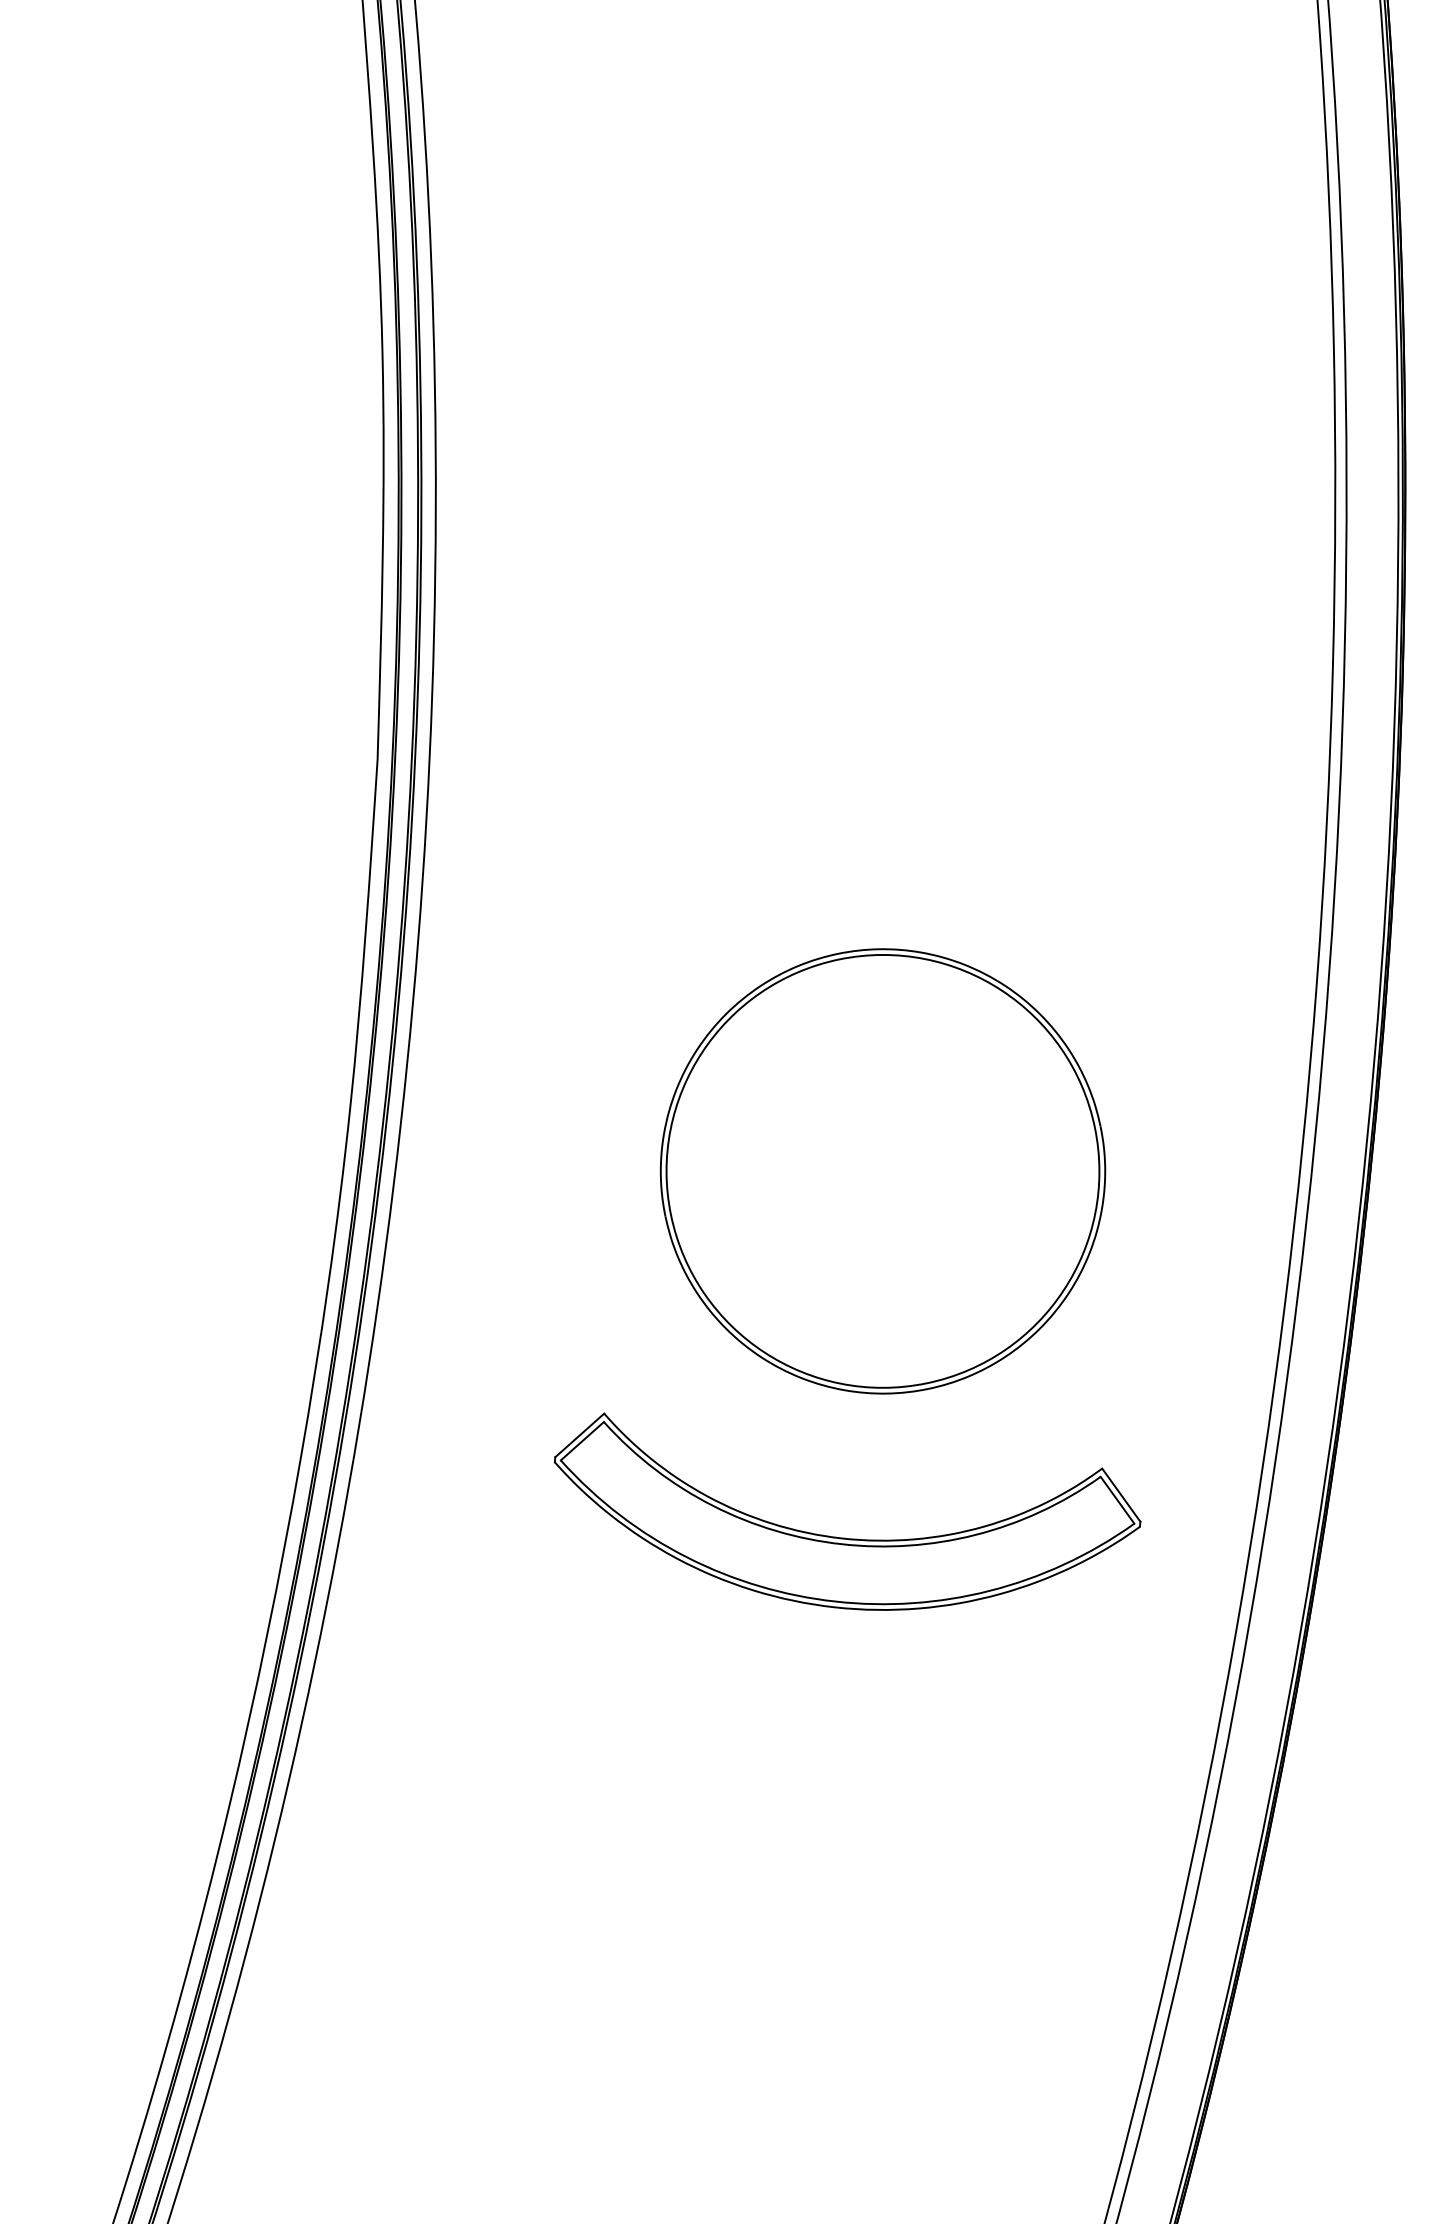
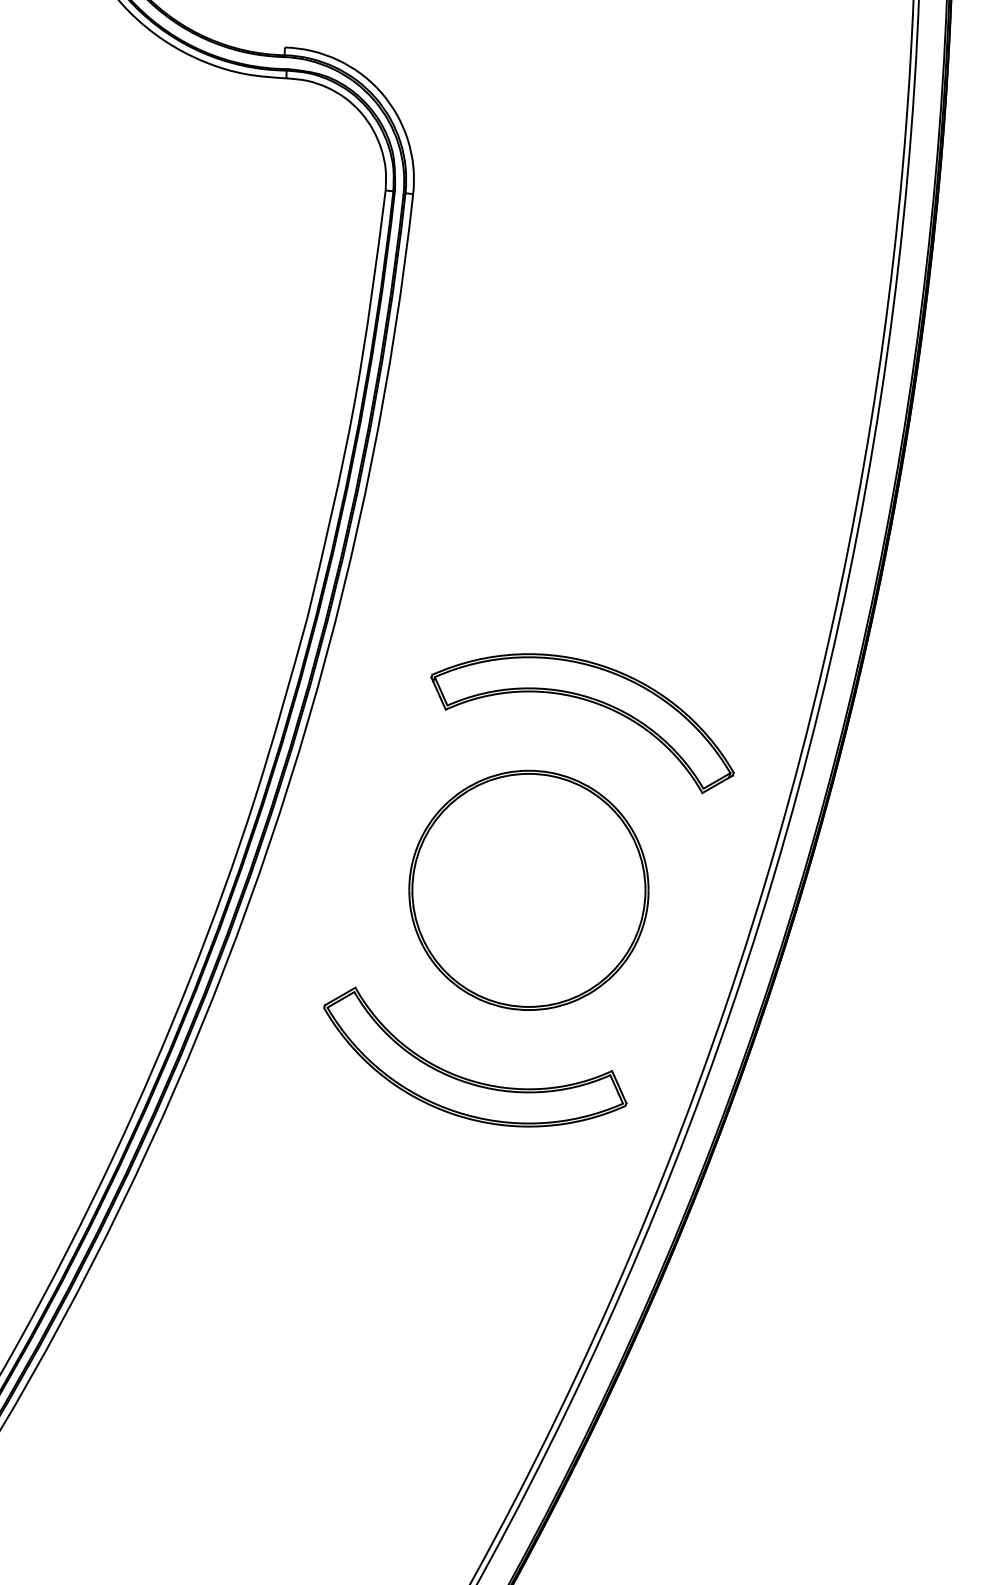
part: (924, 806) -> (590, 702), added

